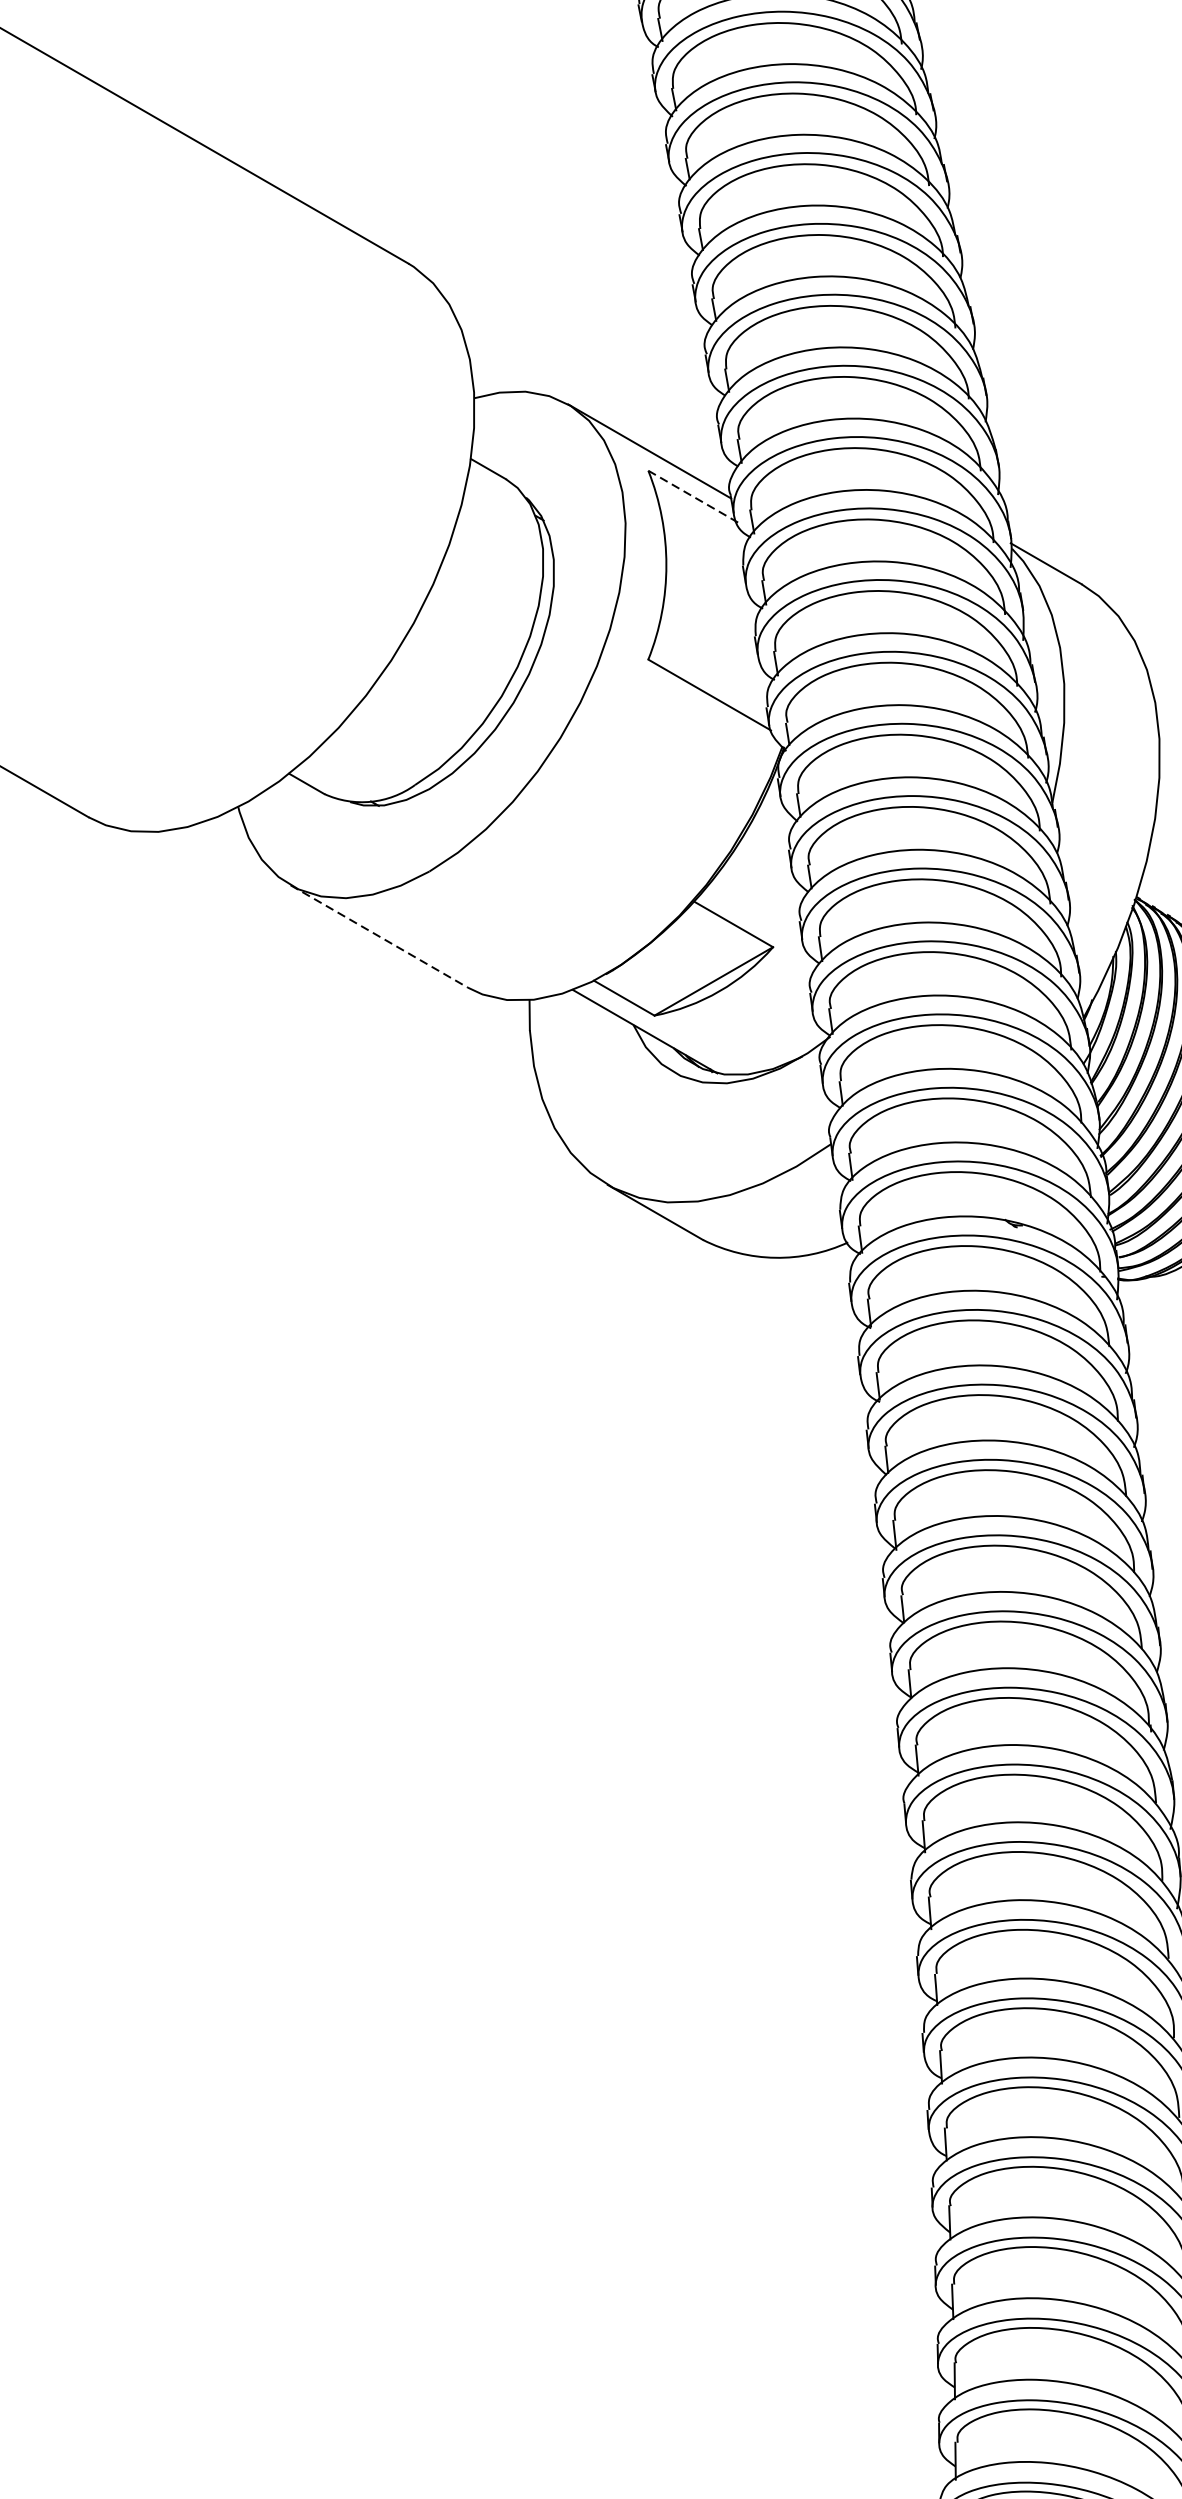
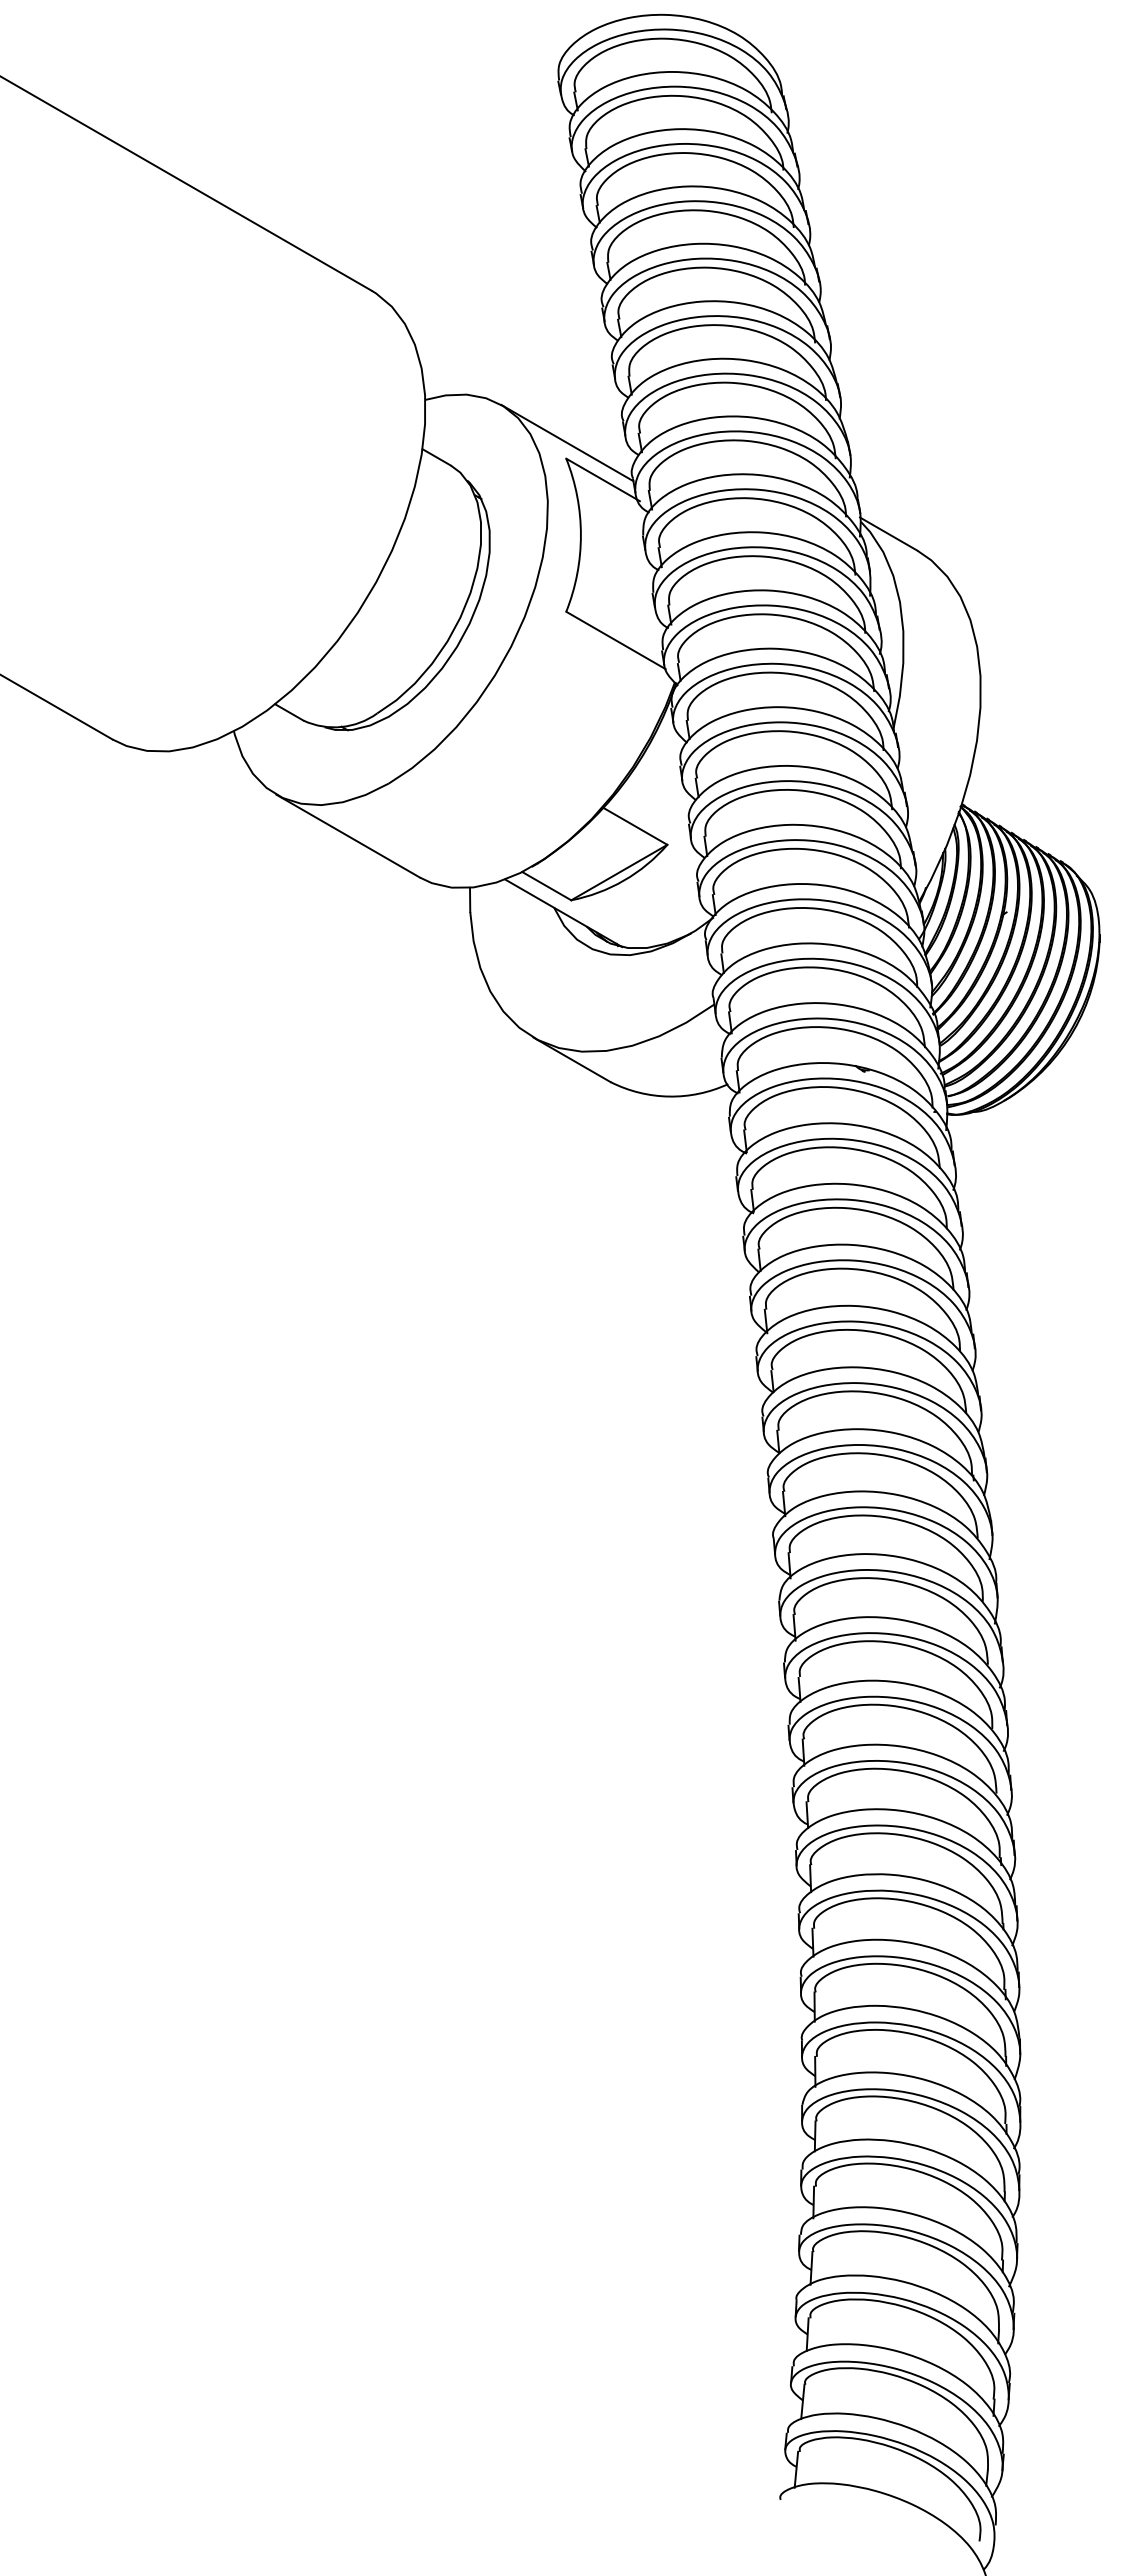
line: (694, 497) -> (603, 480), dashed -> solid
line: (379, 936) -> (348, 836), dashed -> solid

